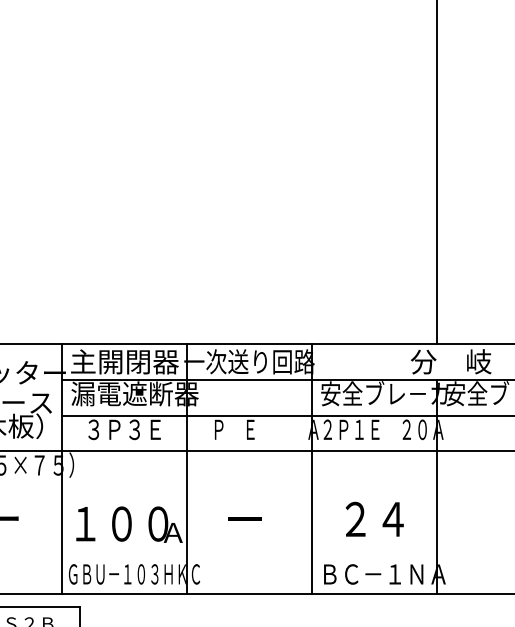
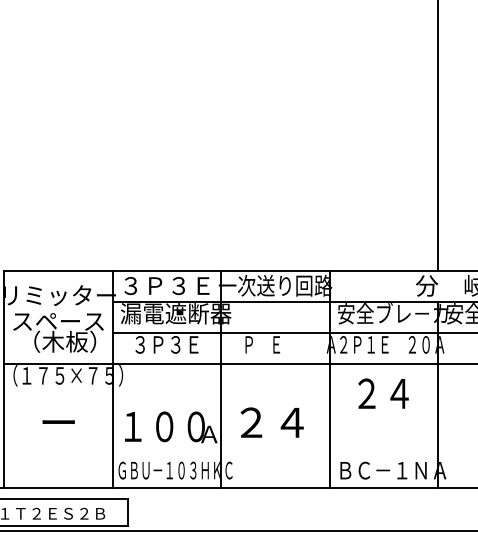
text: (125, 361) -> (167, 285), 主開閉器 -> ３Ｐ３Ｅ
text: (244, 519) -> (271, 422), － -> ２４
text: (374, 519) -> (383, 393), moved

